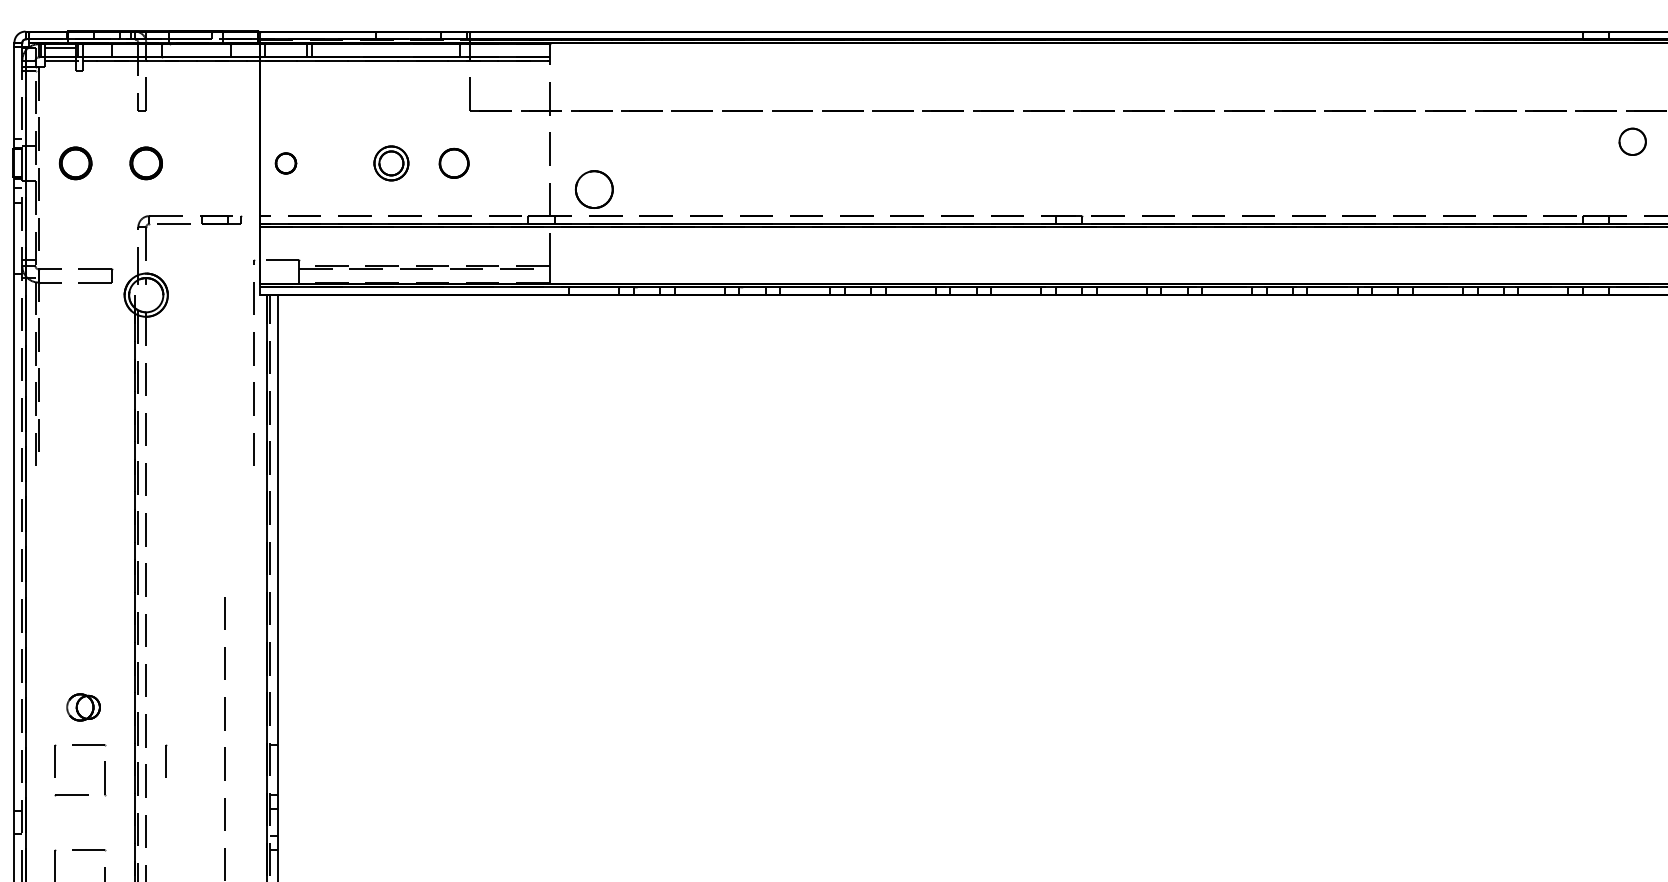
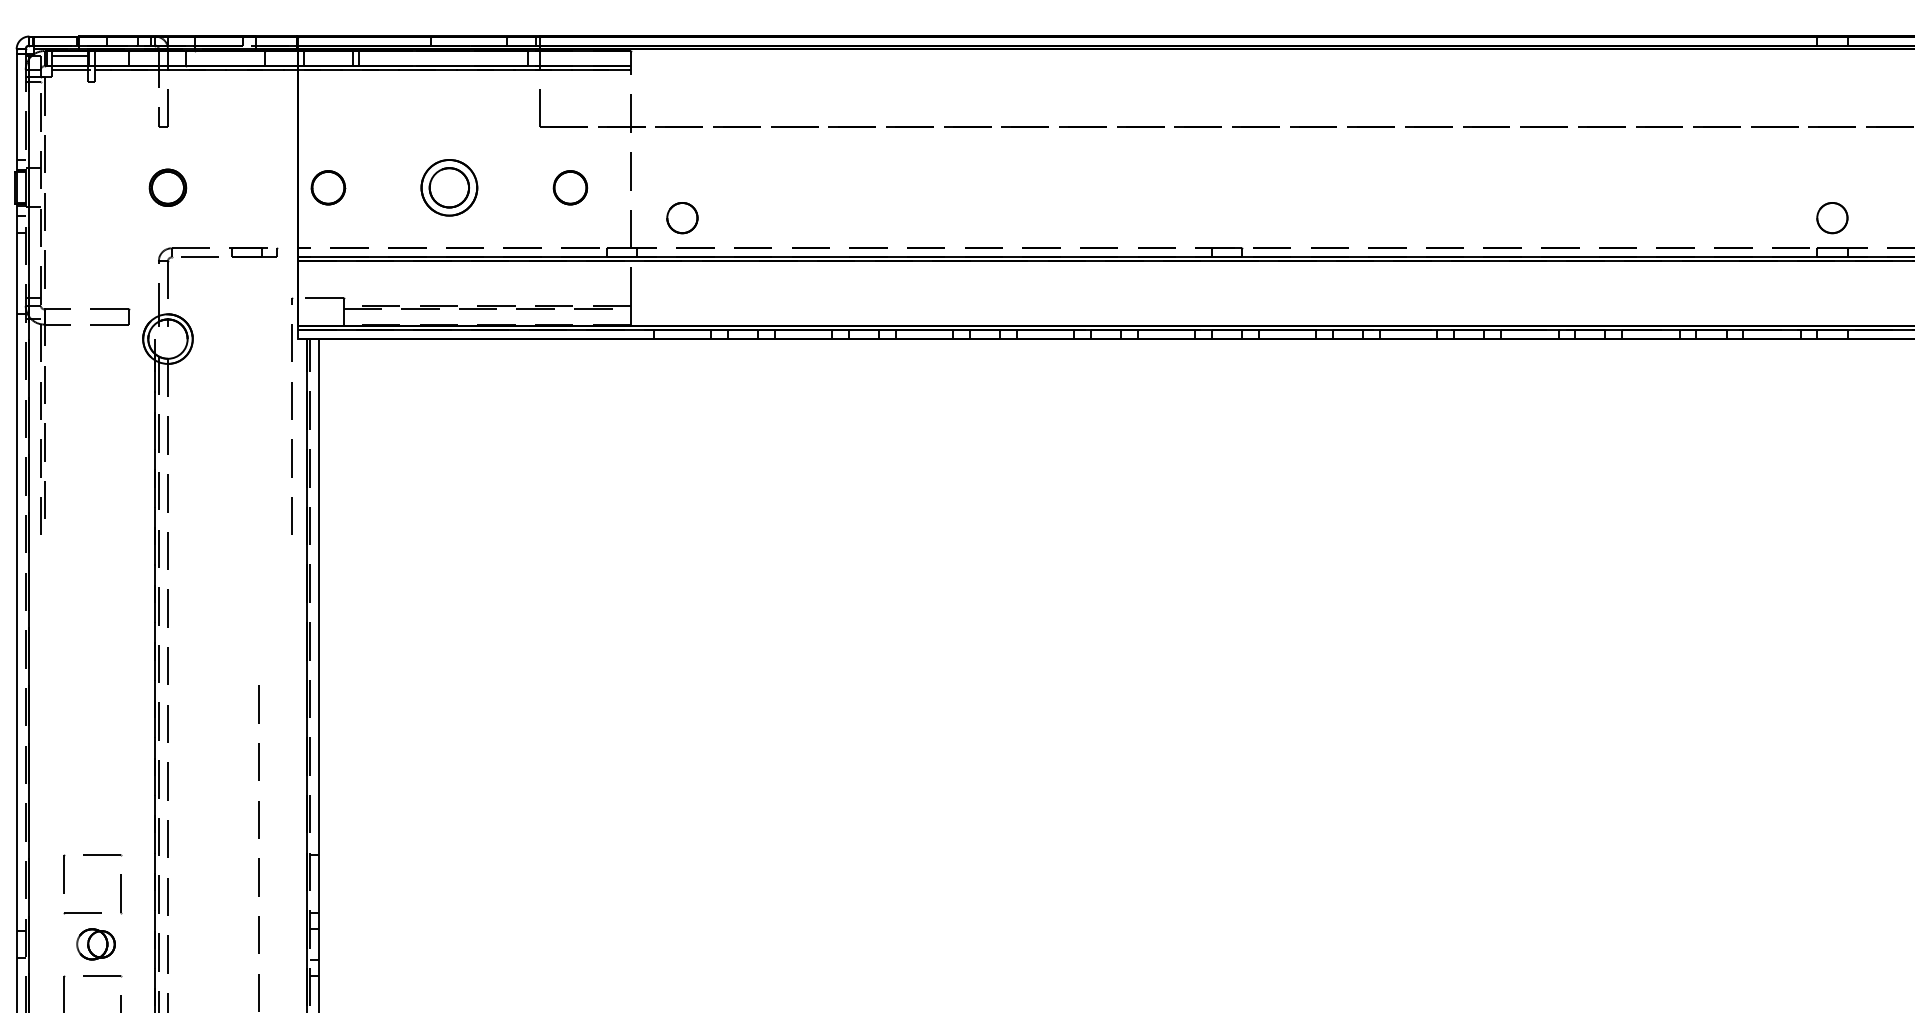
circle: (1632, 142) -> (1832, 218), moved
part: (75, 163) -> (86, 187), removed
part: (286, 163) -> (328, 187), size x1.43
part: (391, 163) -> (449, 187), size x1.43
part: (454, 163) -> (570, 187), moved
circle: (594, 190) -> (682, 218), size x0.71
part: (83, 707) -> (95, 944), moved
line: (166, 760) -> (191, 873), removed

